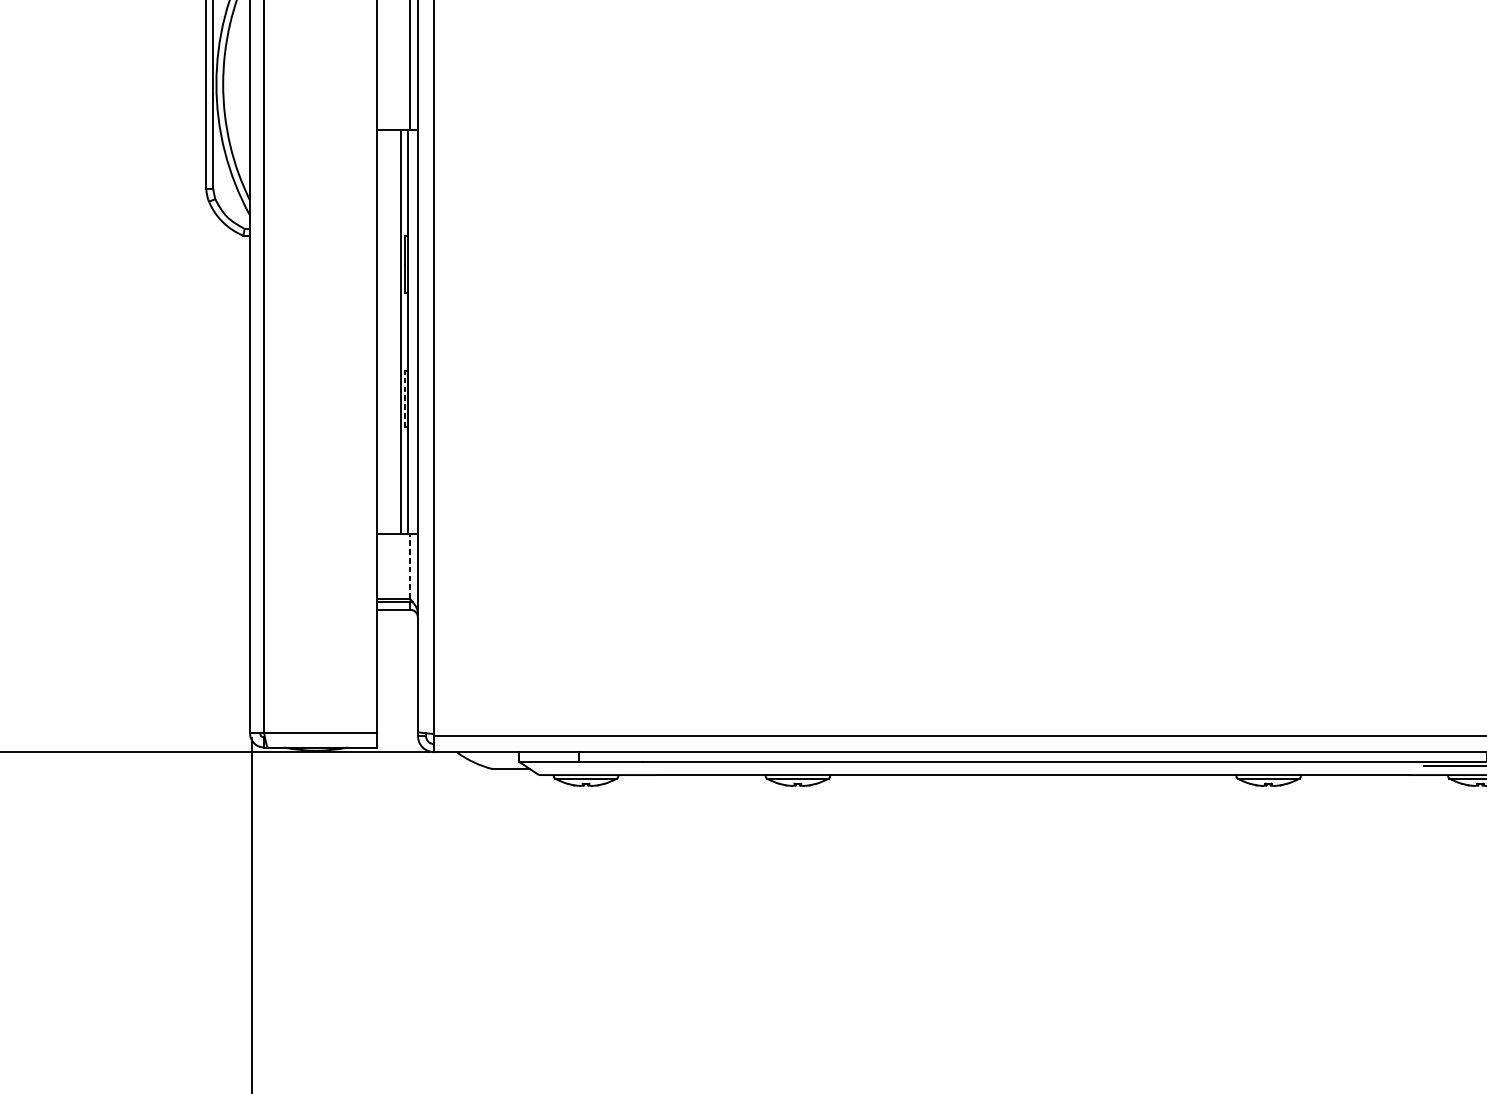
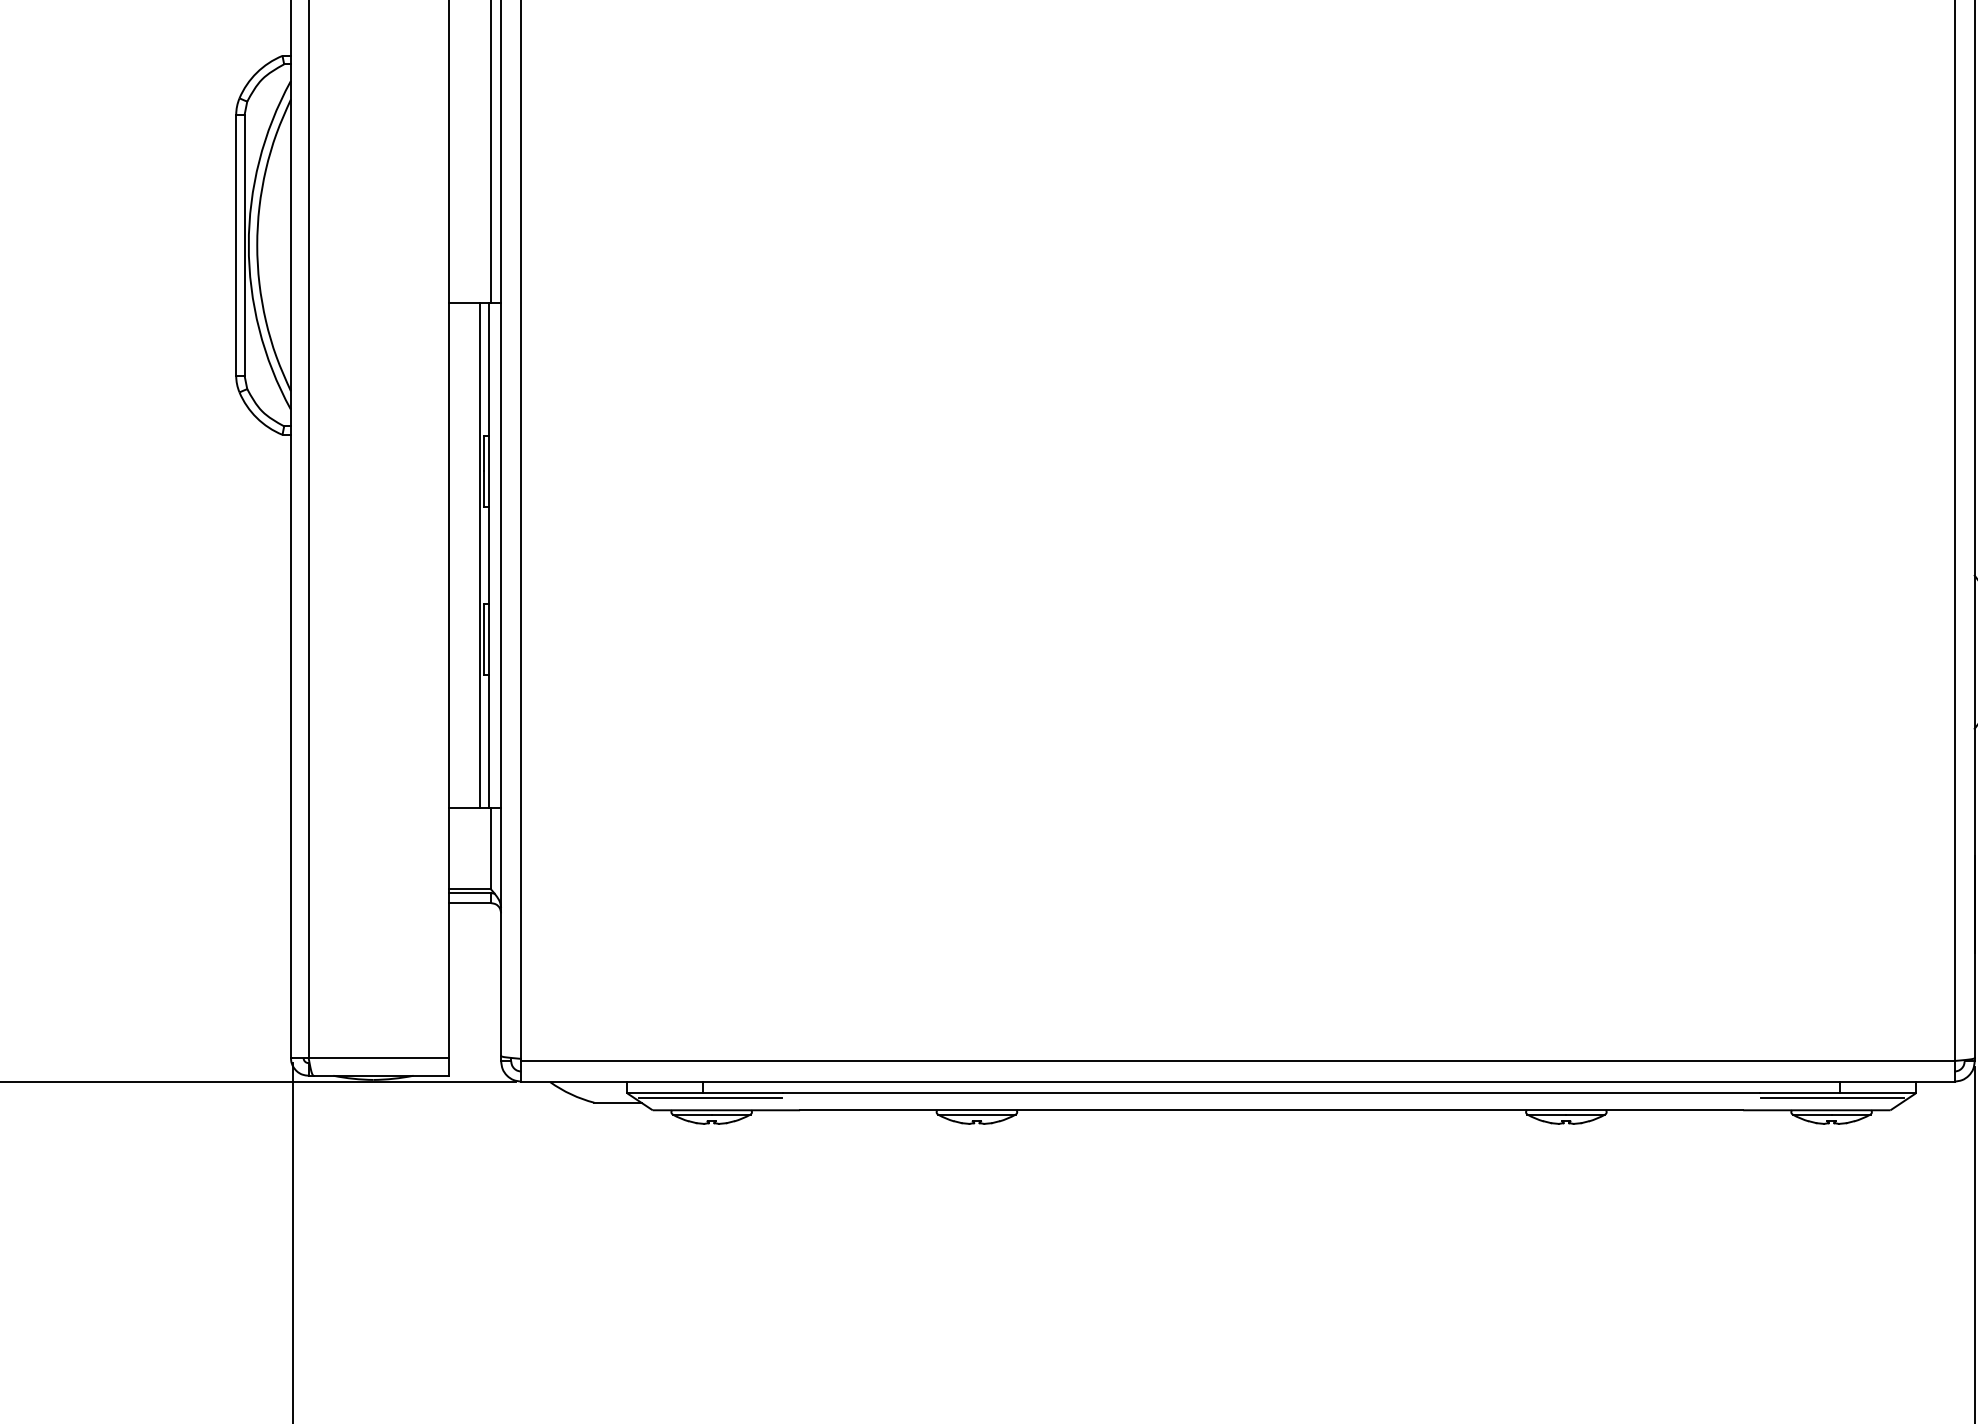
line: (404, 399) -> (484, 639), dashed -> solid
line: (410, 566) -> (491, 848), dashed -> solid
line: (584, 765) -> (709, 1098), added

